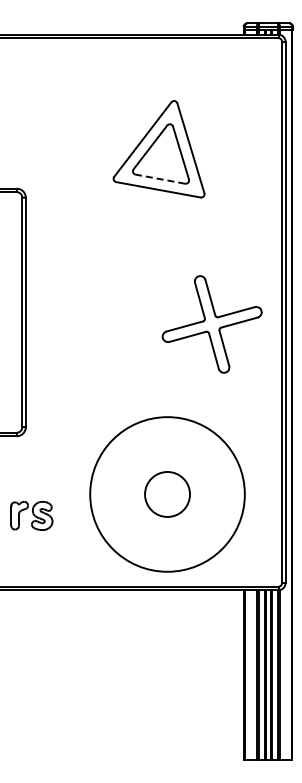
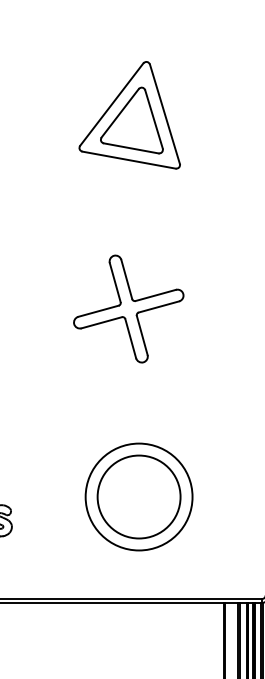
line: (159, 179) -> (130, 148), dashed -> solid
part: (211, 324) -> (128, 309), moved
circle: (167, 493) -> (139, 495), size x1.67
circle: (167, 494) -> (139, 497), size x0.62

